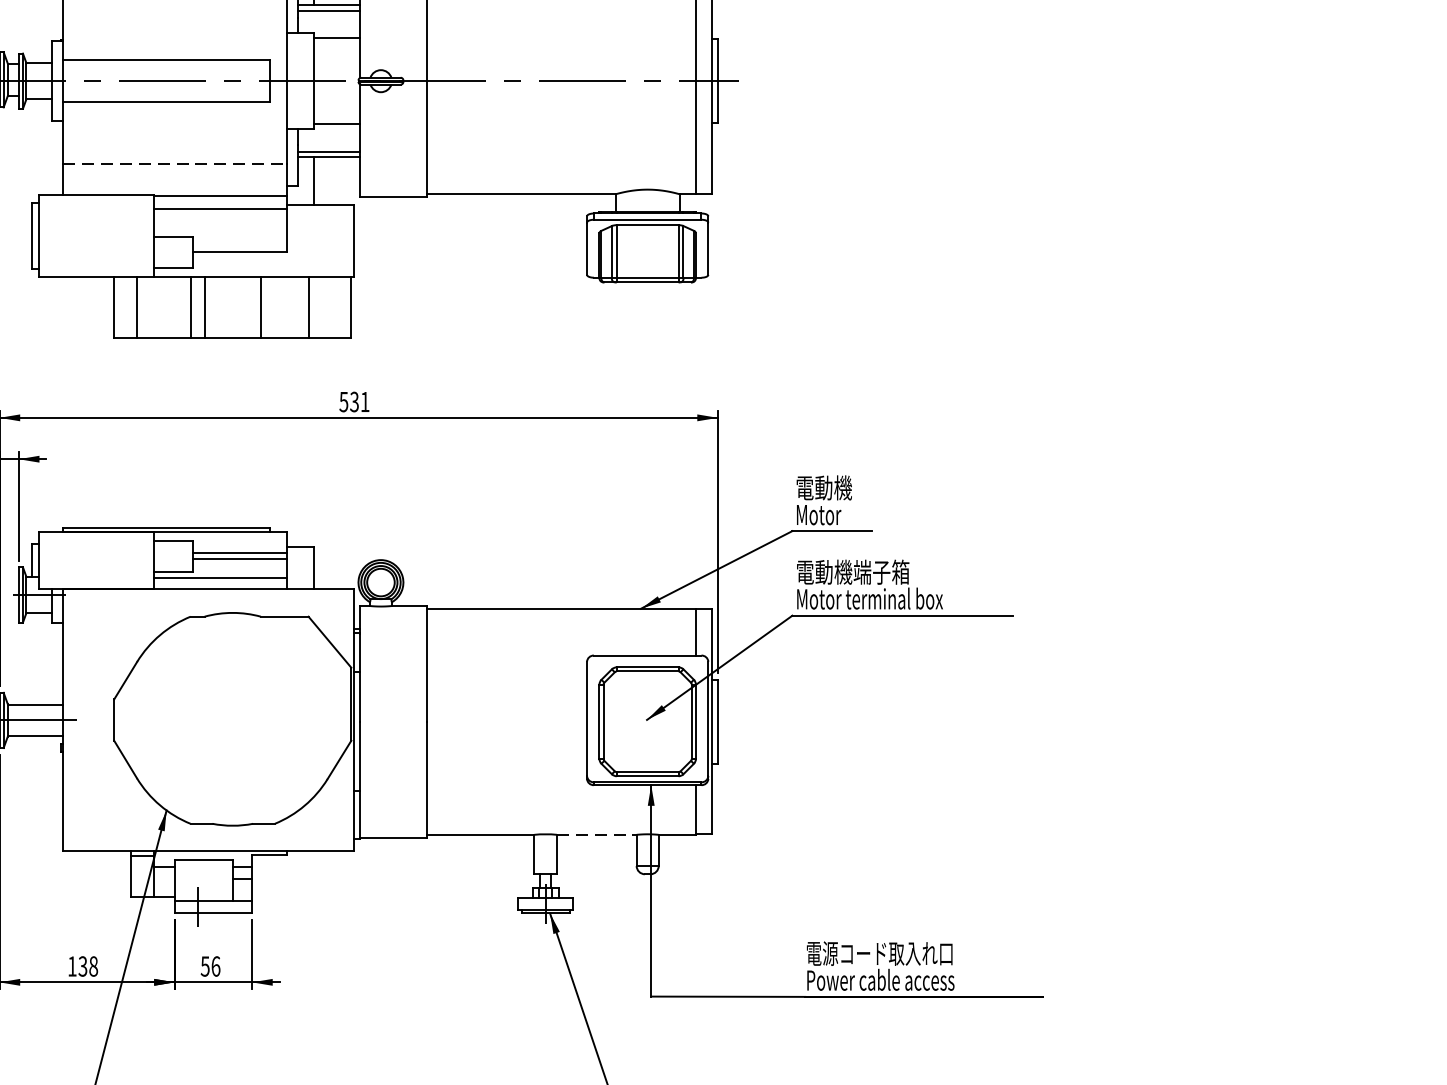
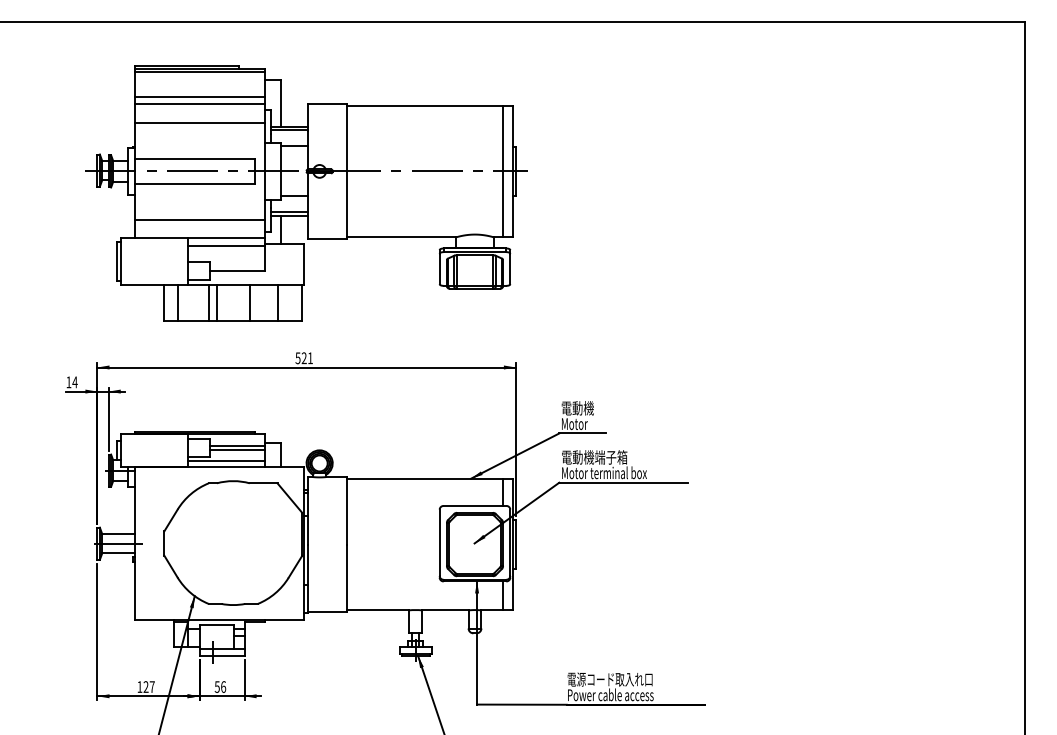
line: (176, 163) -> (200, 219), dashed -> solid
text: (353, 404) -> (303, 359), 531 -> 521
line: (597, 835) -> (445, 610), dashed -> solid
text: (87, 967) -> (148, 687), 138 -> 127

